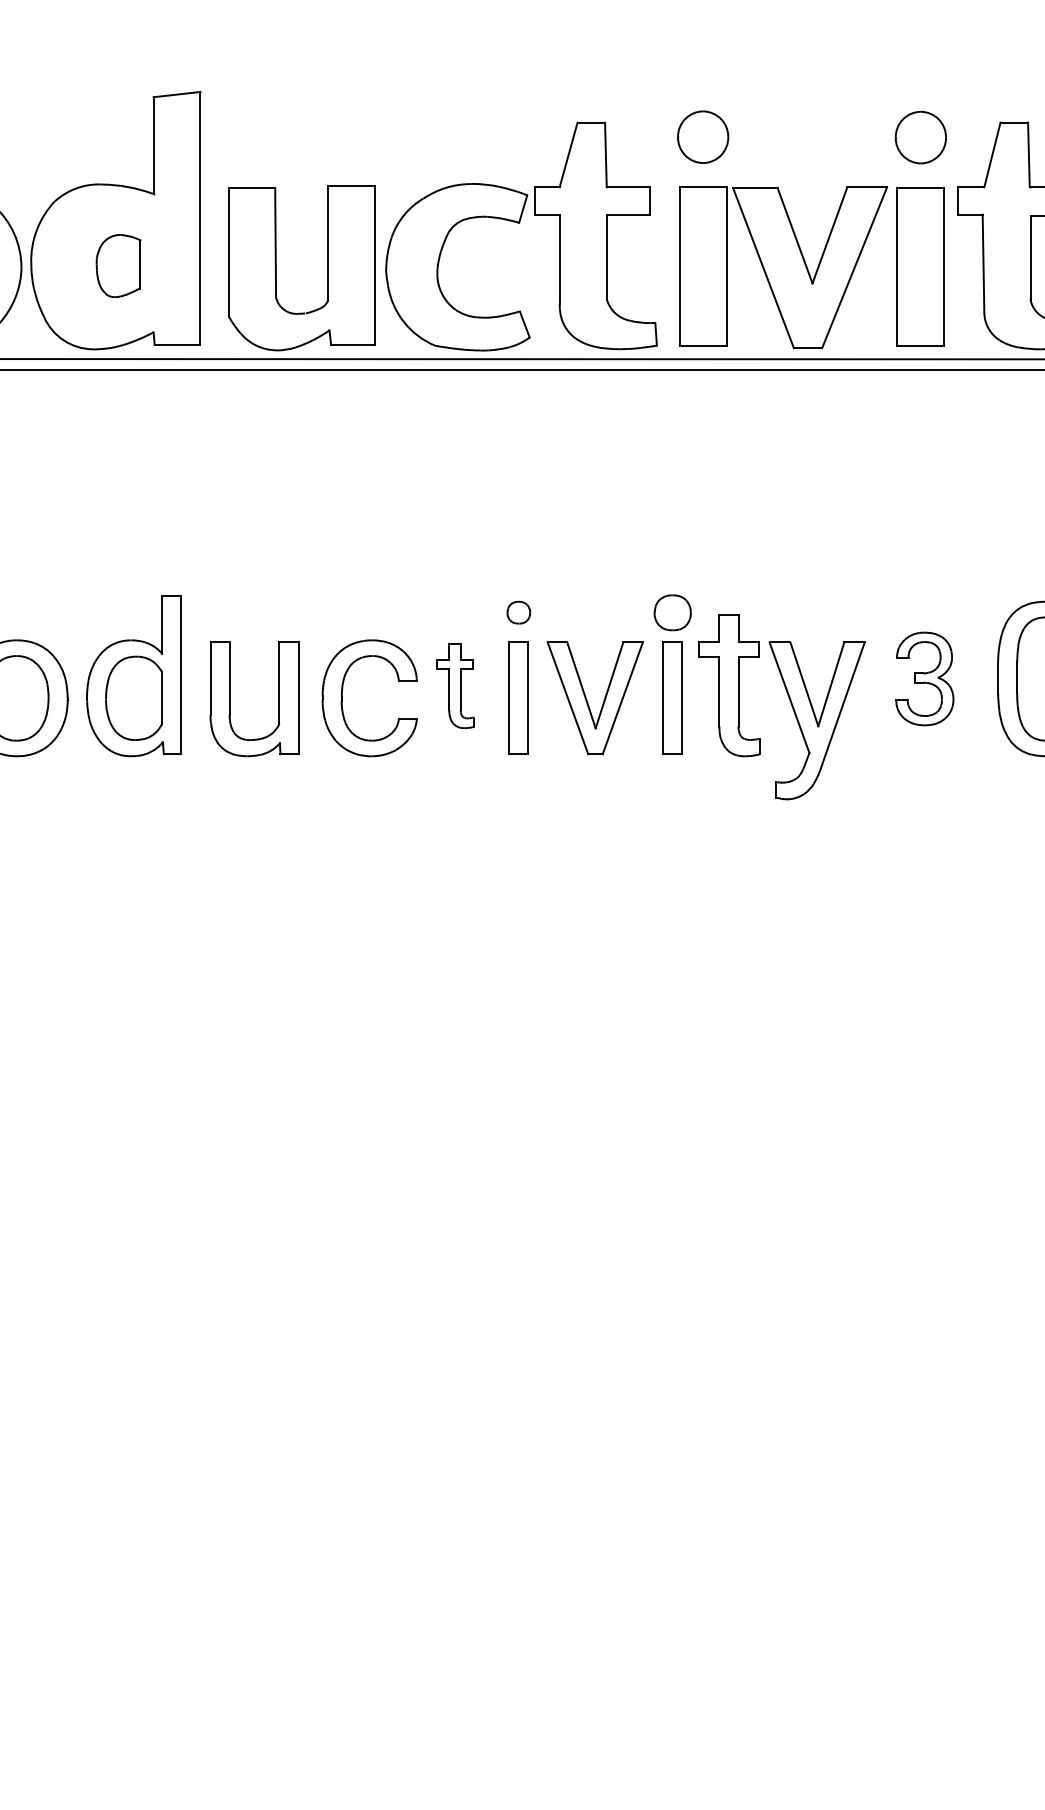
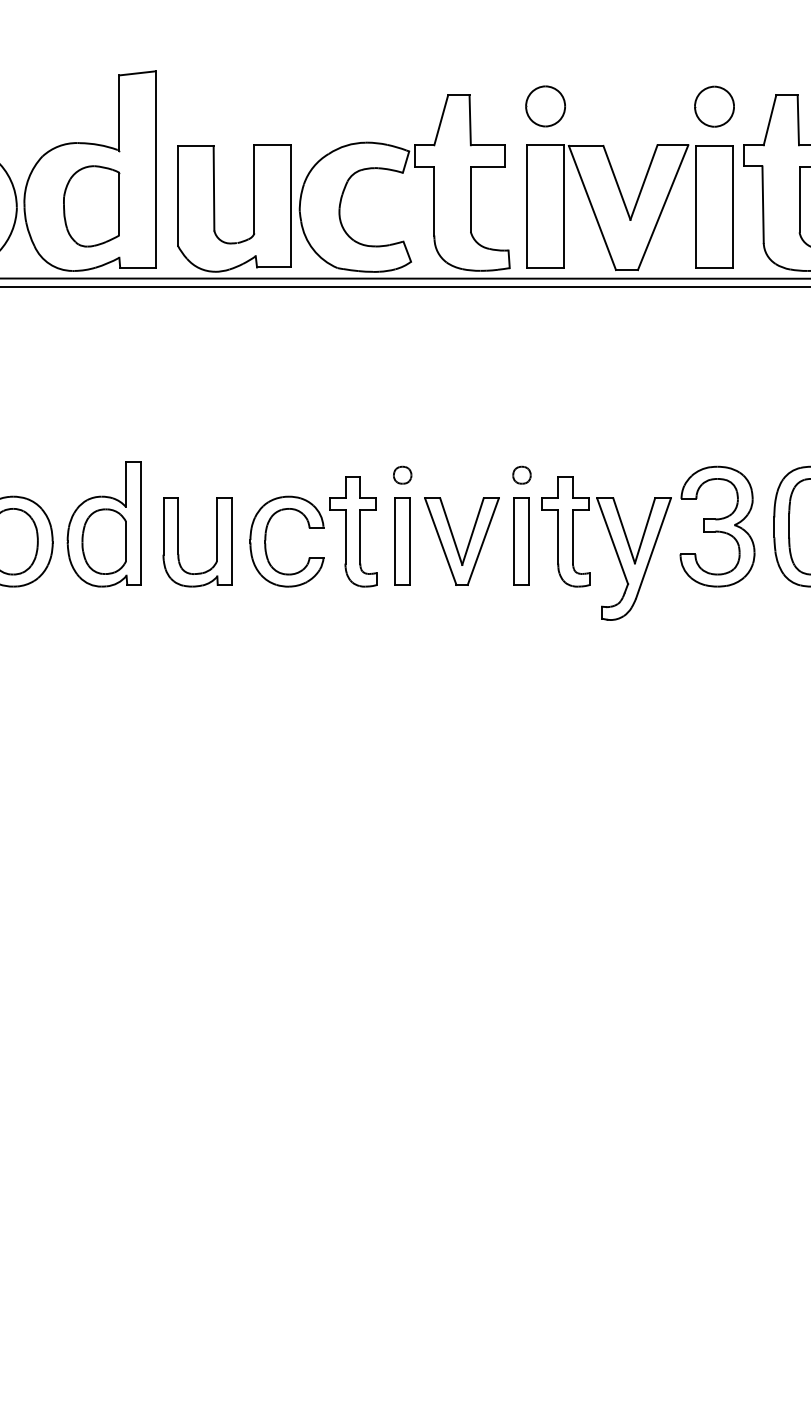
part: (118, 265) -> (92, 205), size x1.67
part: (672, 612) -> (521, 475), size x0.62
part: (924, 678) -> (717, 526), size x1.67
part: (455, 685) -> (353, 531), size x1.67

